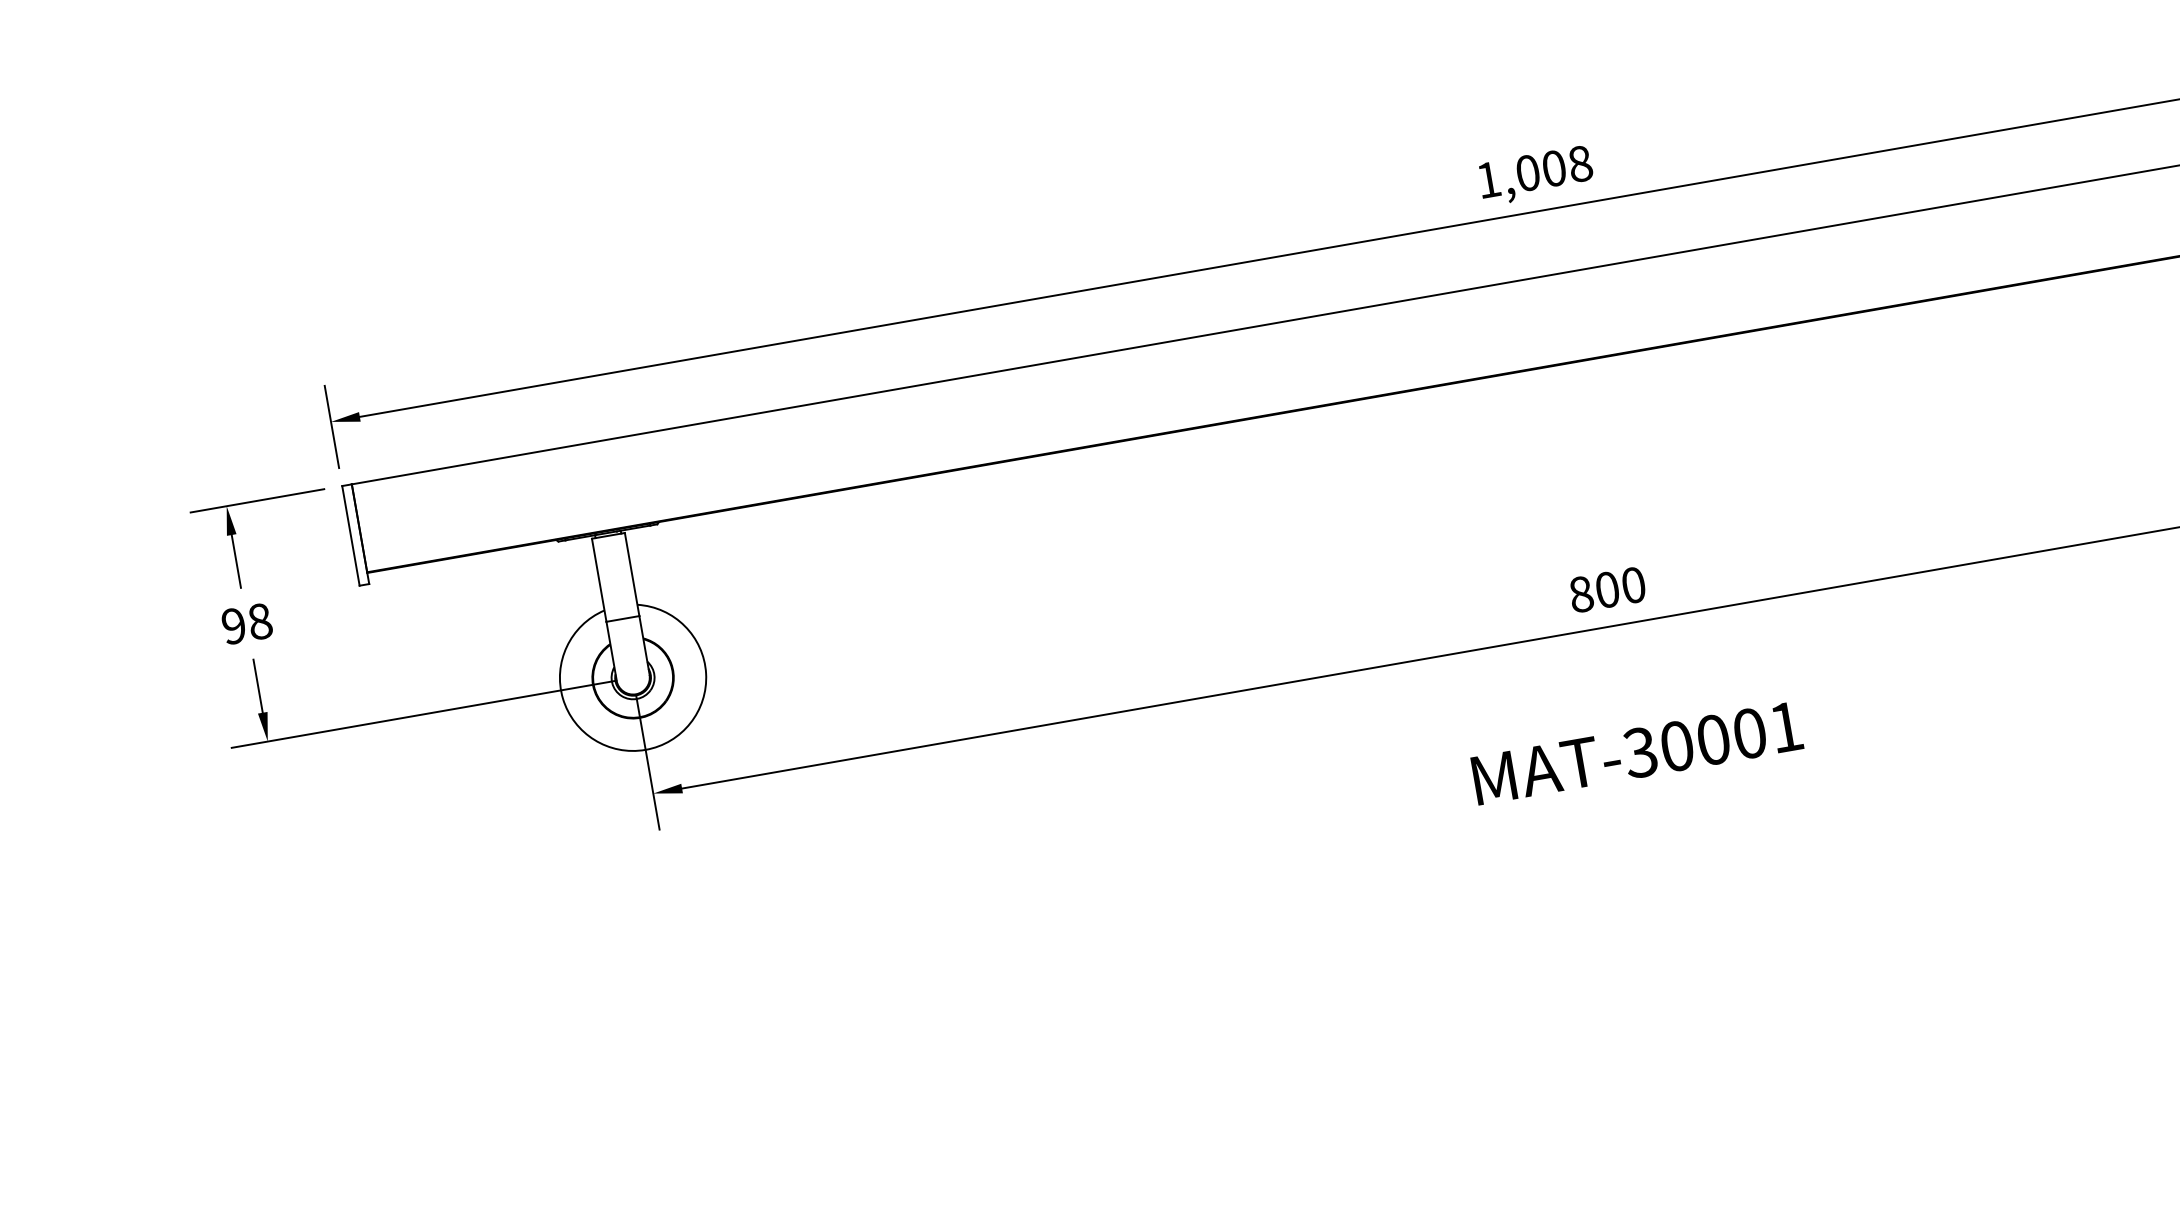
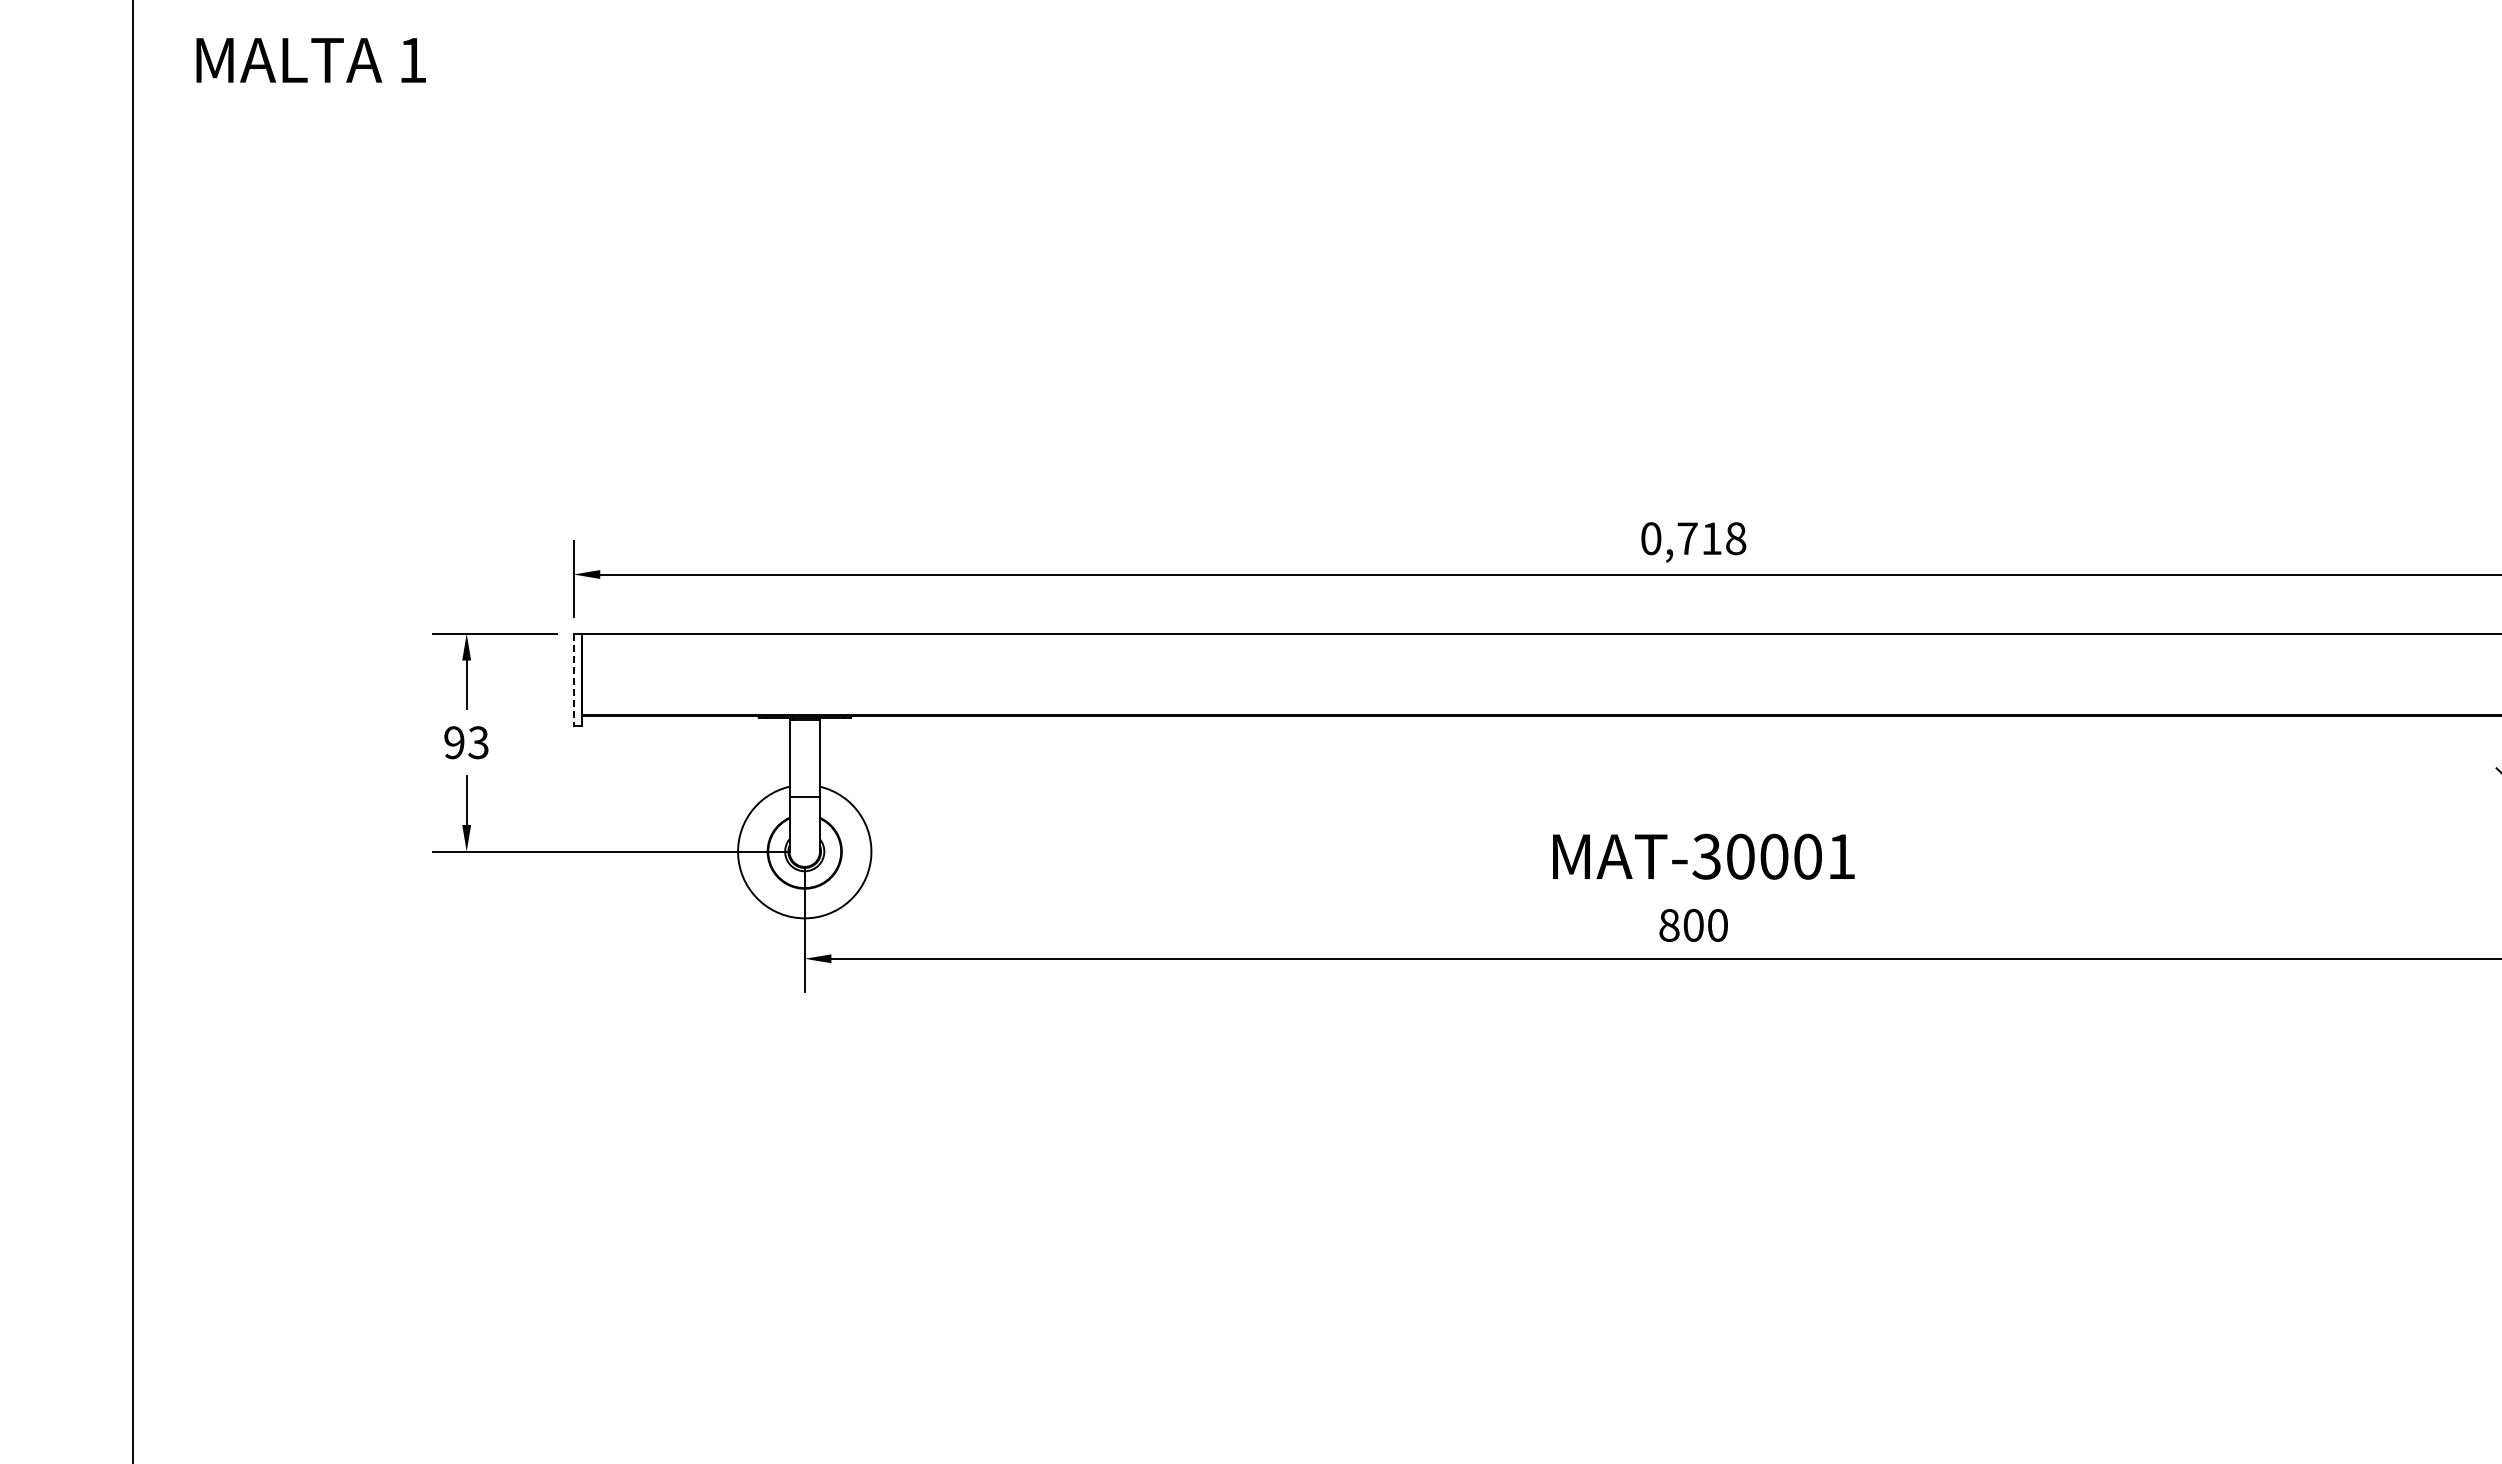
text: (1521, 174) -> (1681, 538), 1,008 -> 0,718
line: (350, 536) -> (573, 680), solid -> dashed
text: (259, 621) -> (478, 742), 98 -> 93
text: (1636, 752) -> (1703, 856), moved

